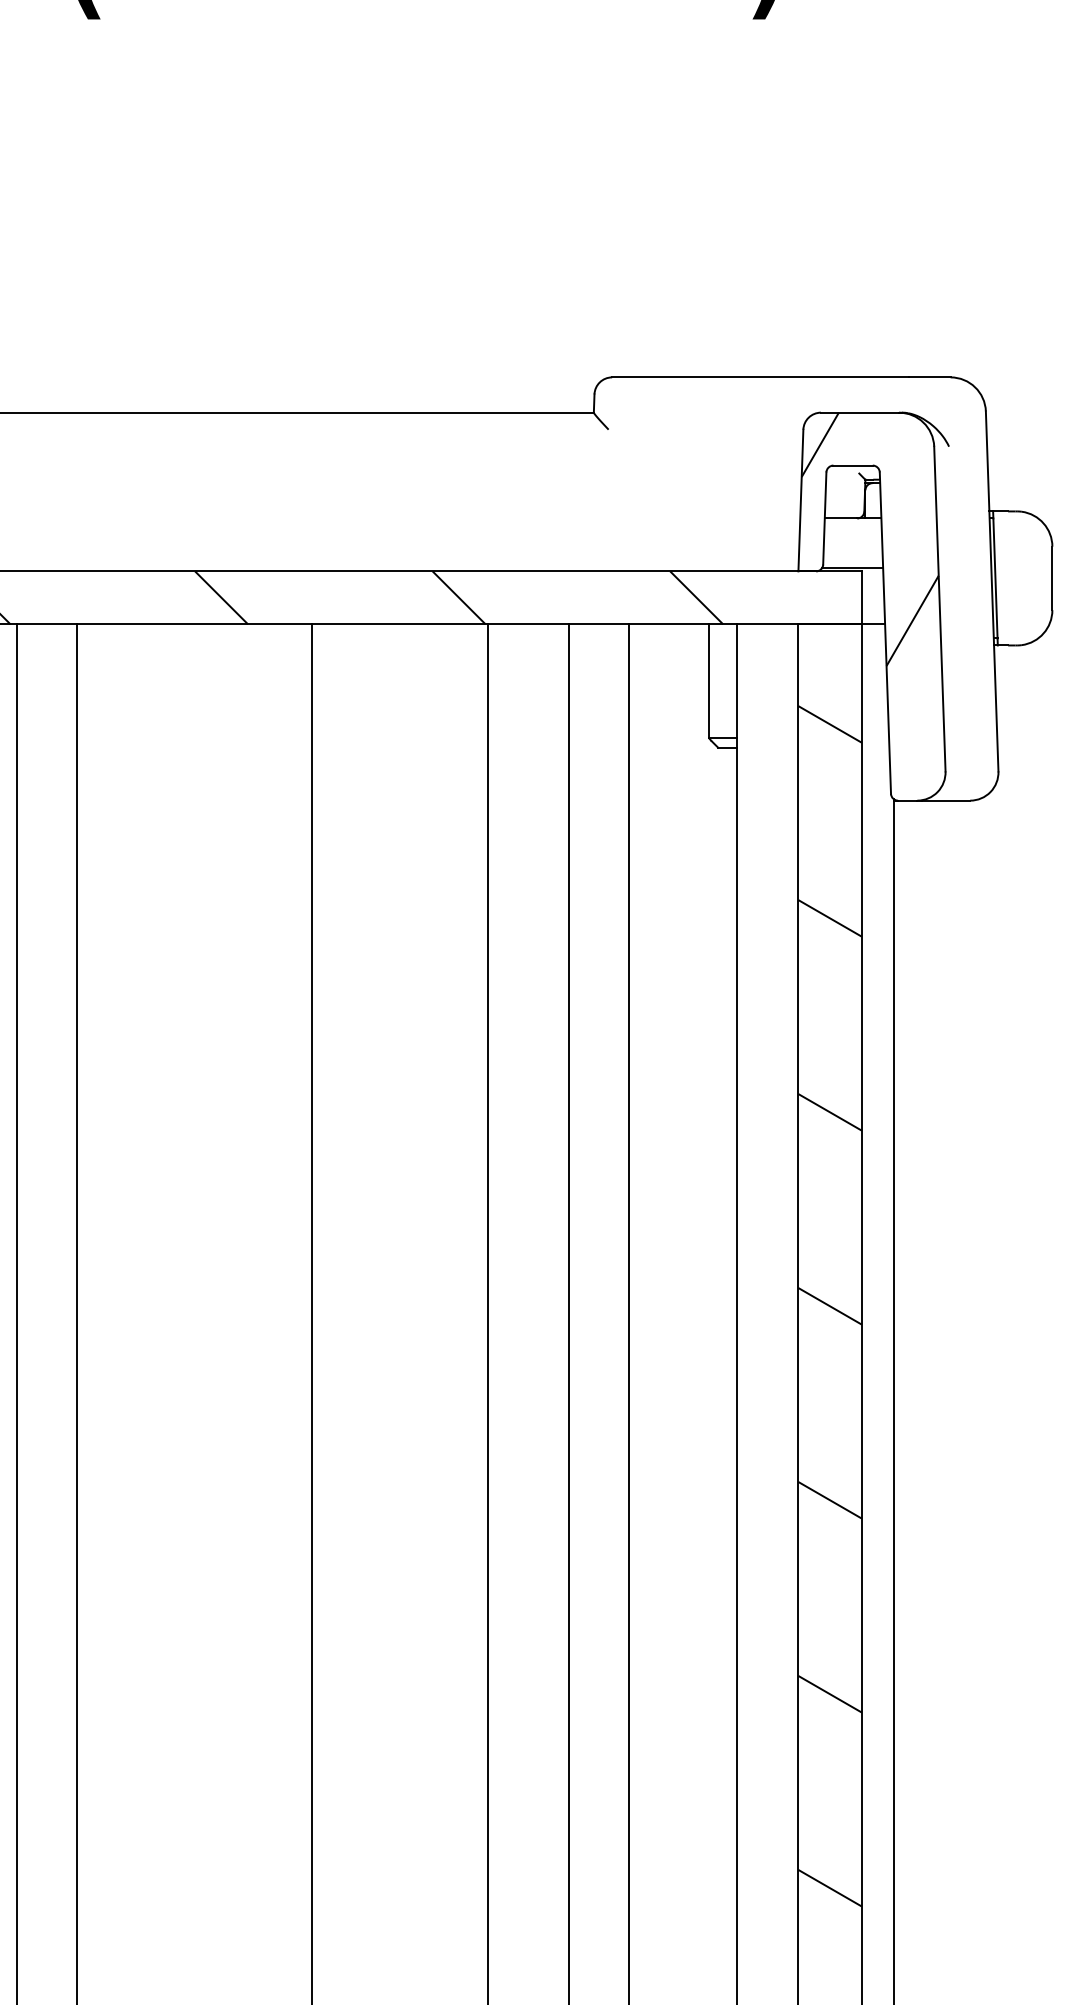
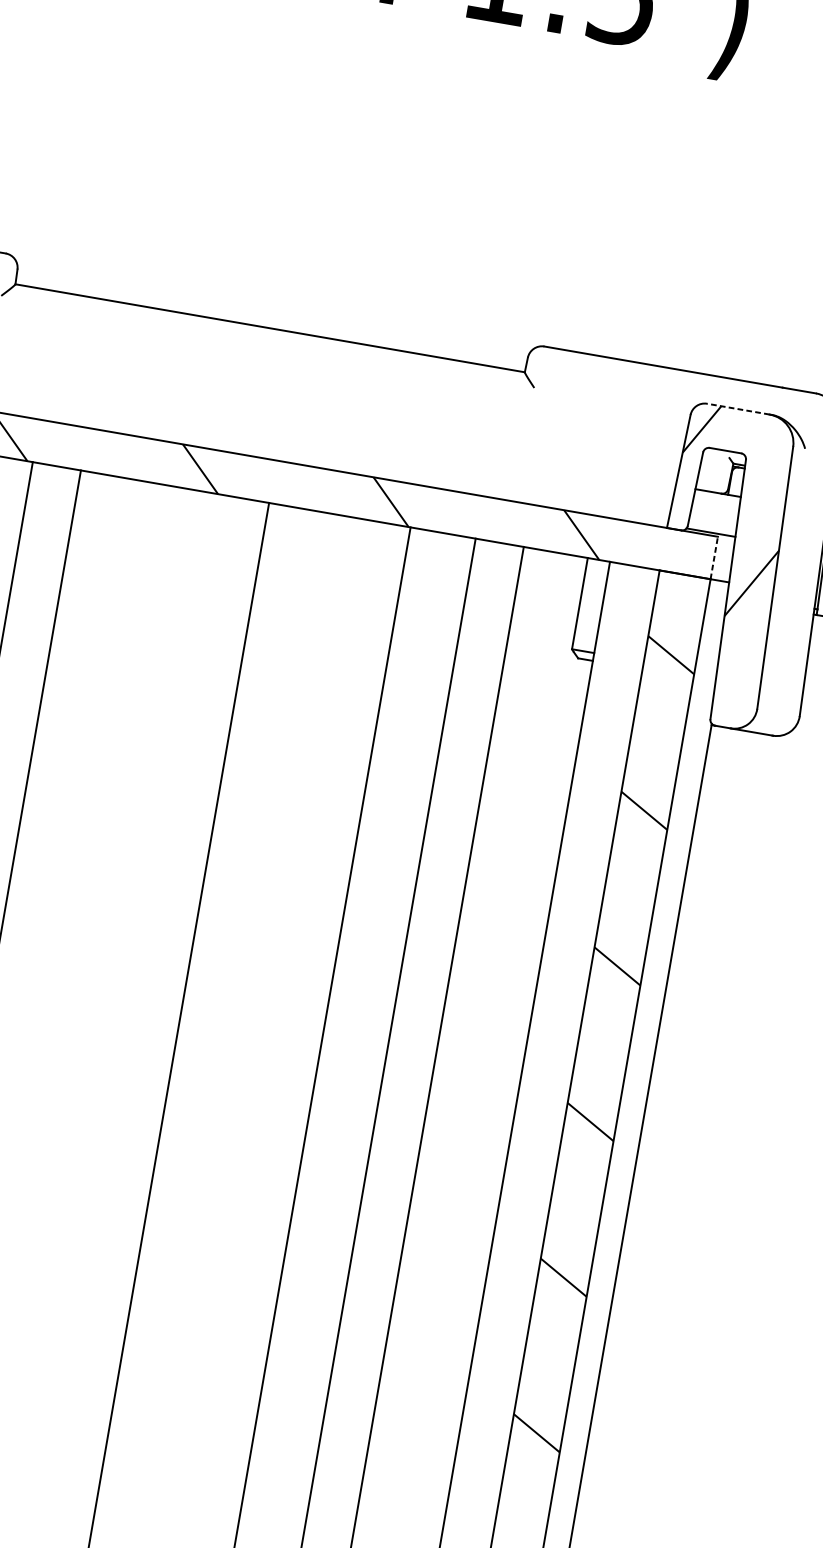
line: (859, 412) -> (738, 408), solid -> dashed
line: (861, 597) -> (713, 557), solid -> dashed

